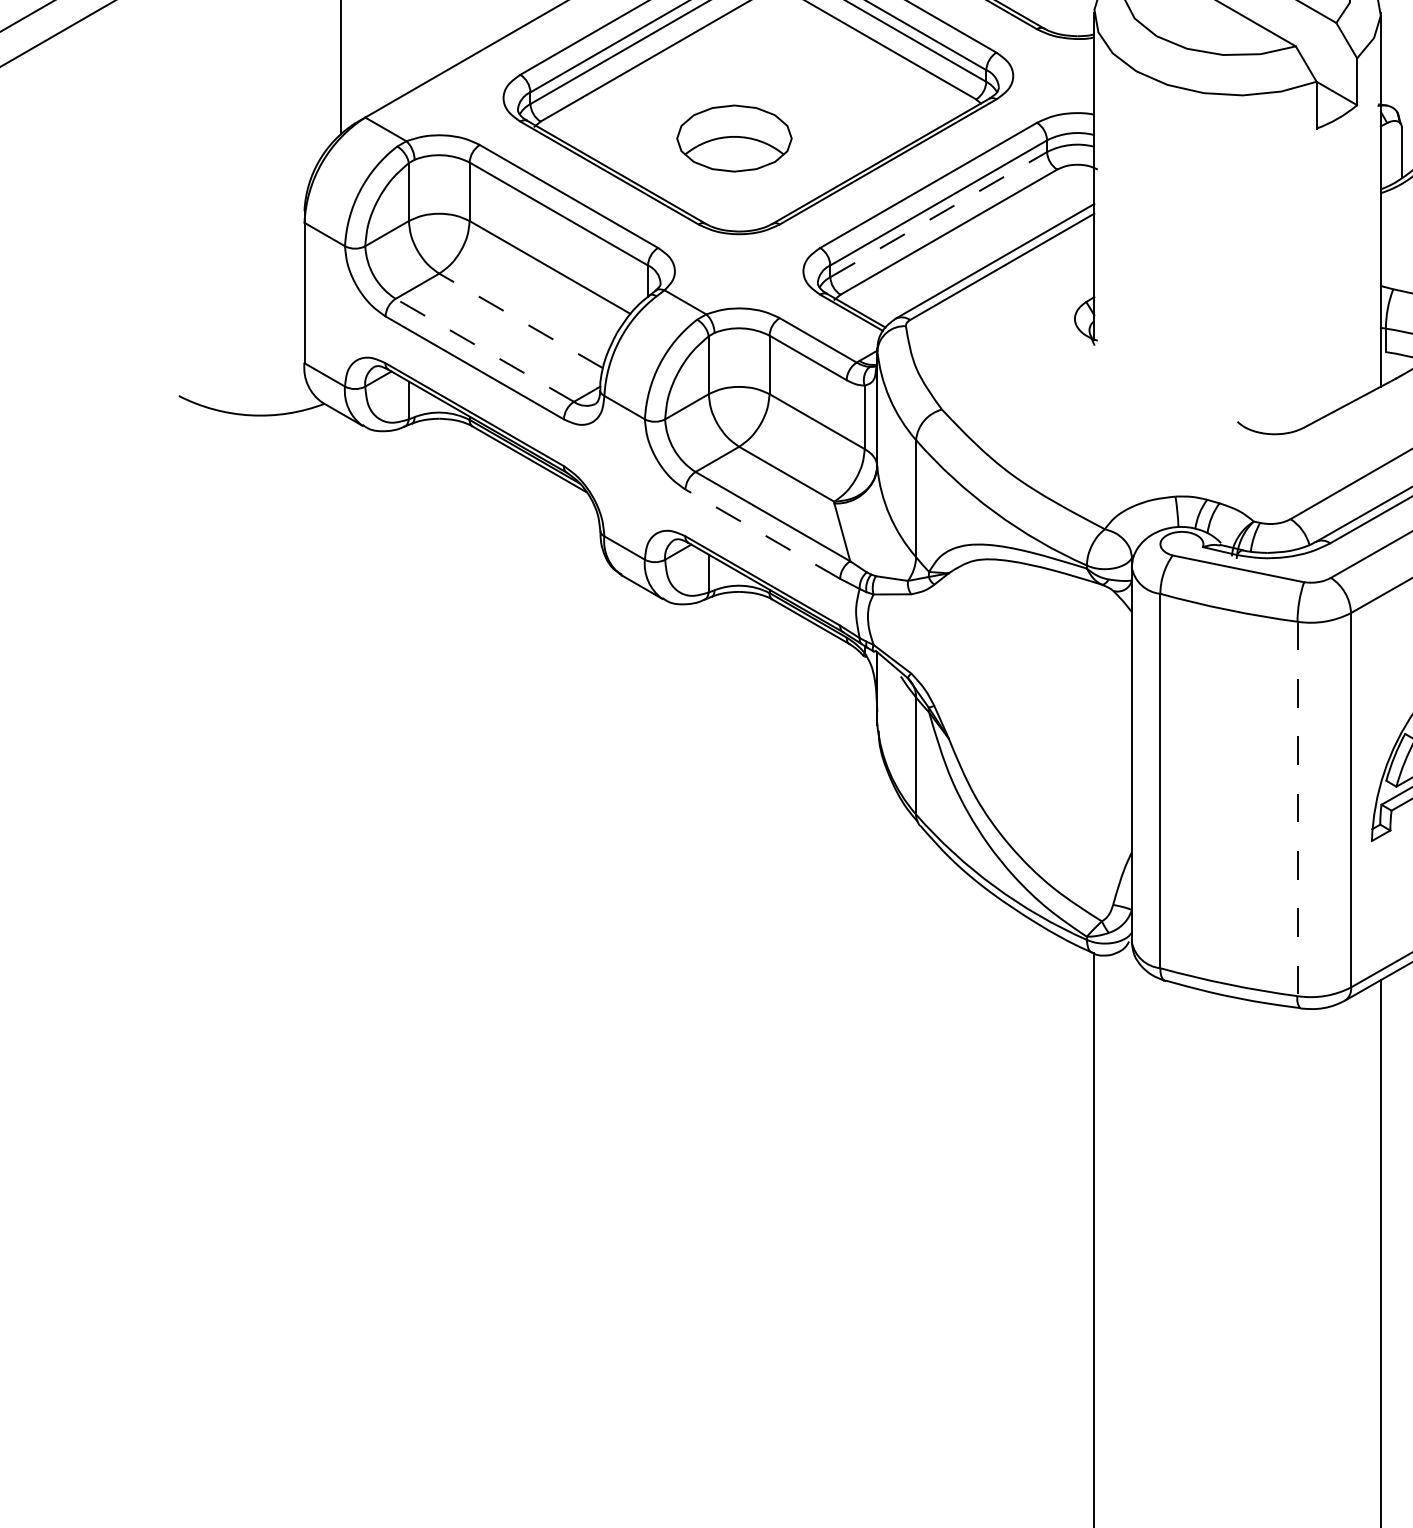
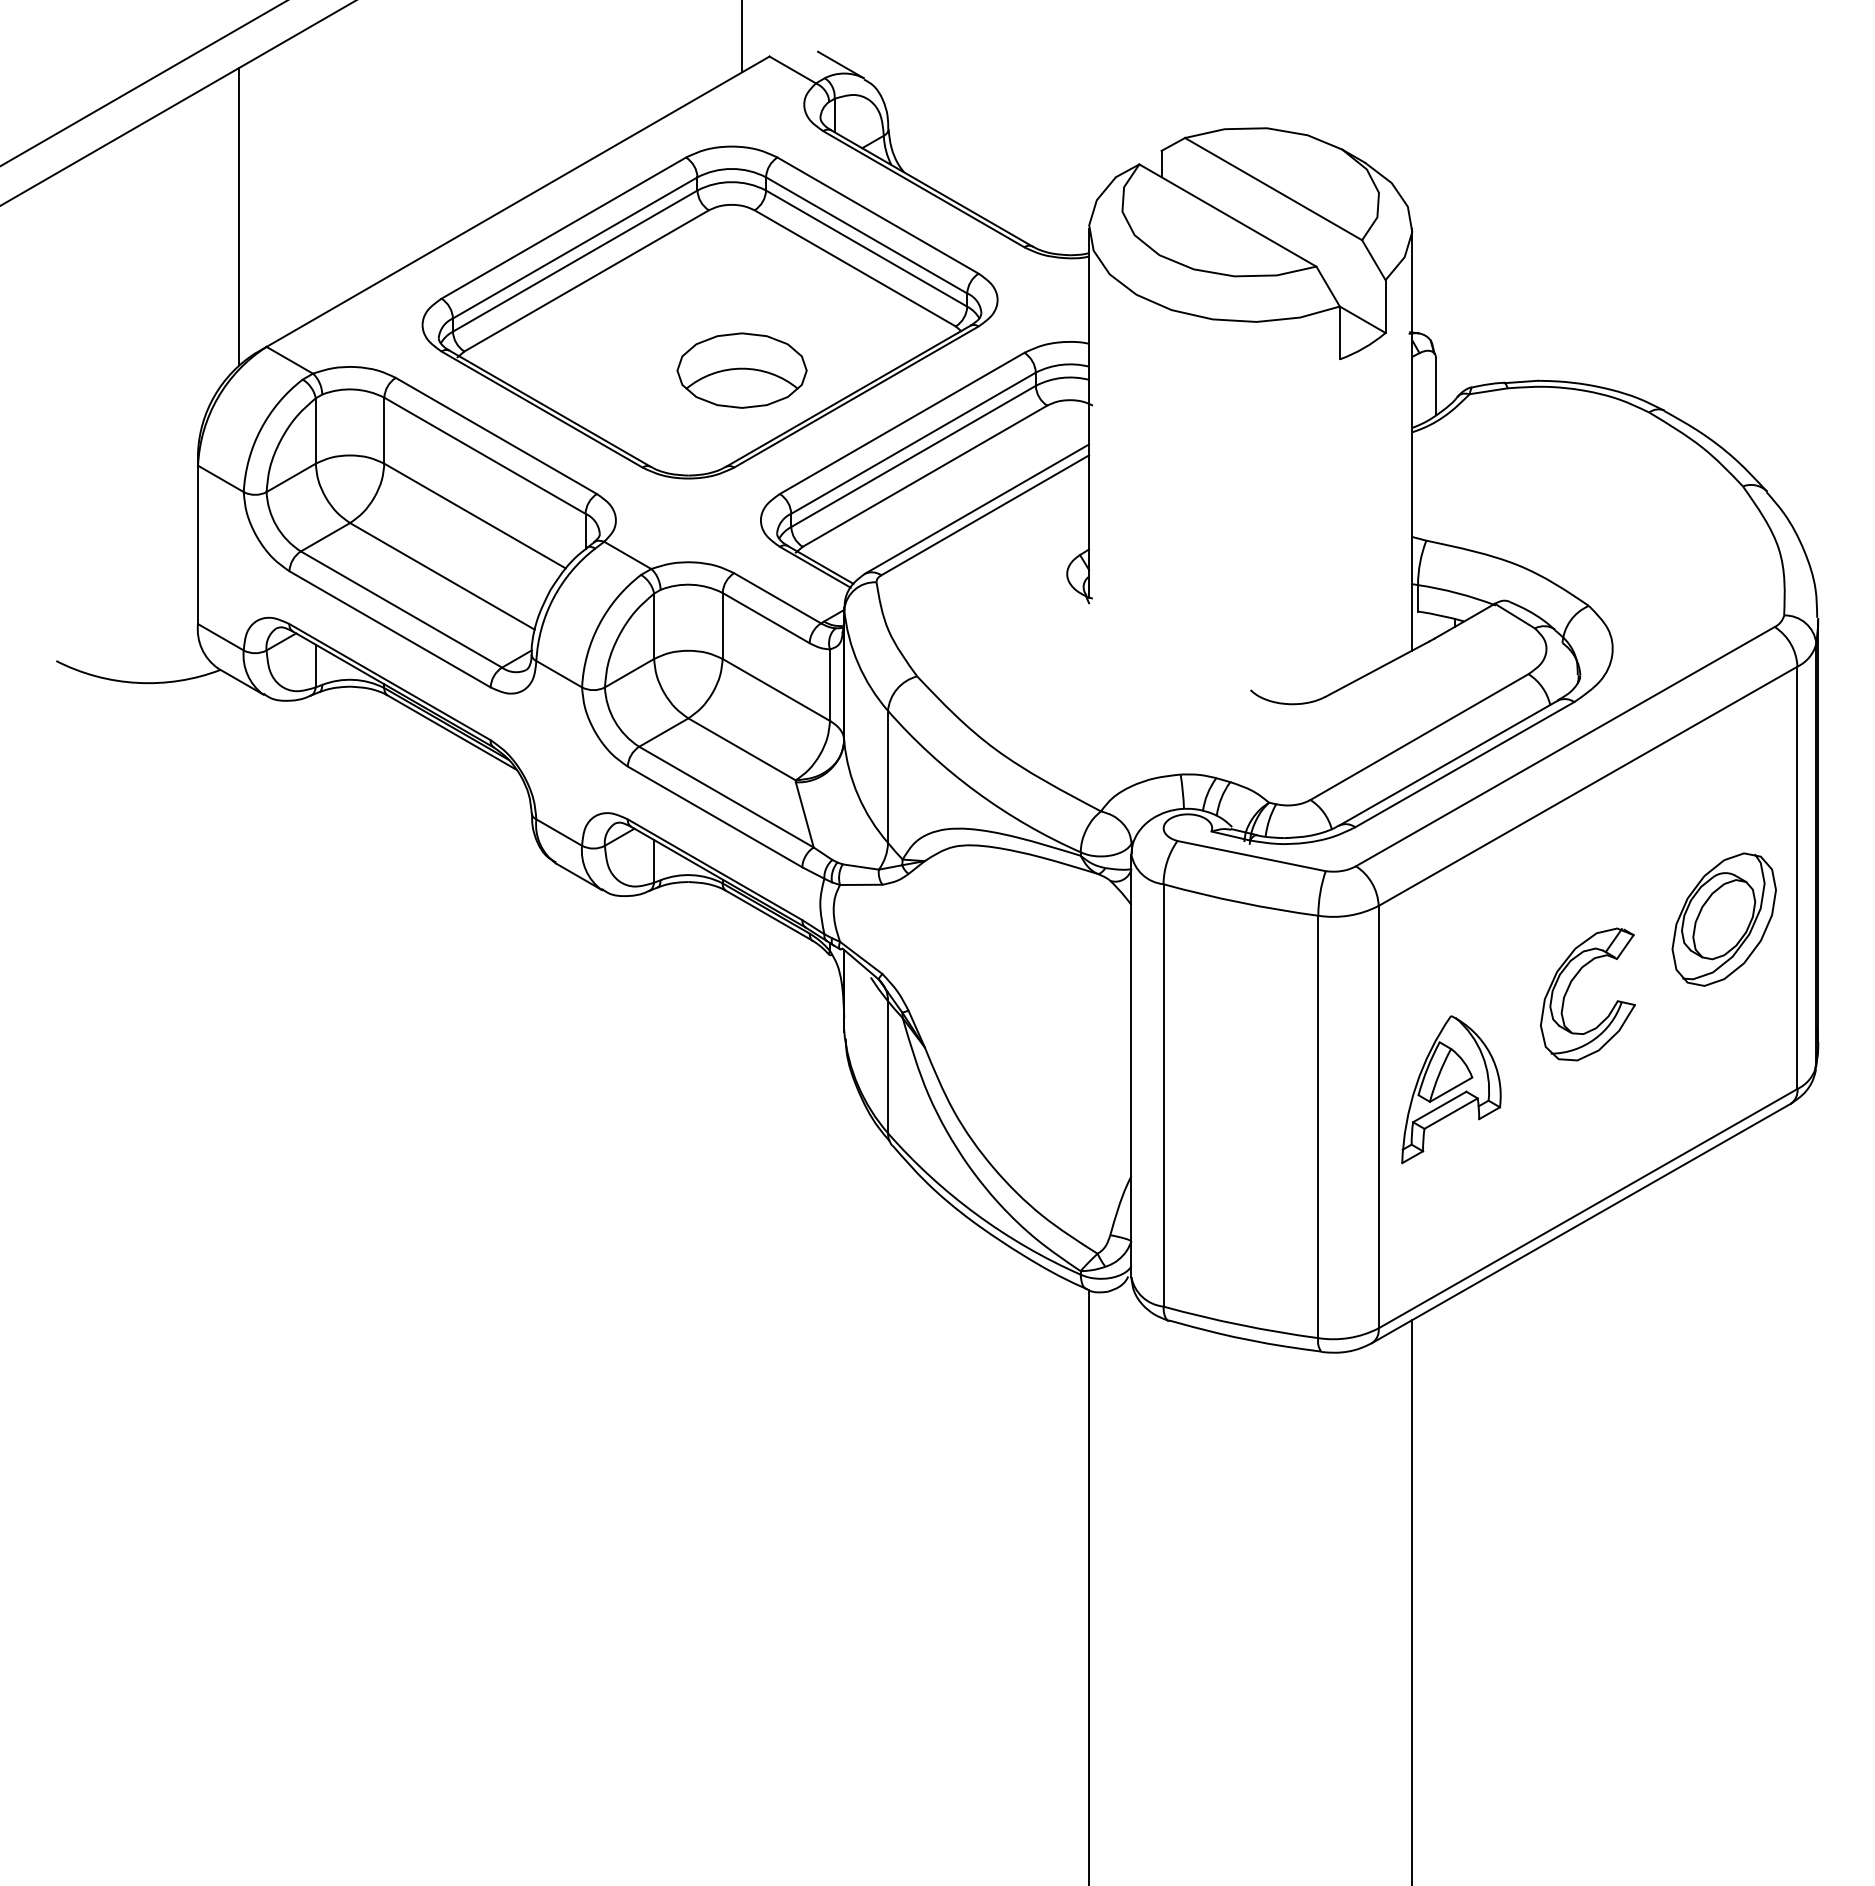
part: (733, 138) -> (741, 370), moved
line: (938, 214) -> (913, 456), dashed -> solid
line: (521, 321) -> (442, 576), dashed -> solid
line: (484, 350) -> (401, 609), dashed -> solid
line: (763, 533) -> (715, 816), dashed -> solid
line: (1297, 809) -> (1318, 1127), dashed -> solid

